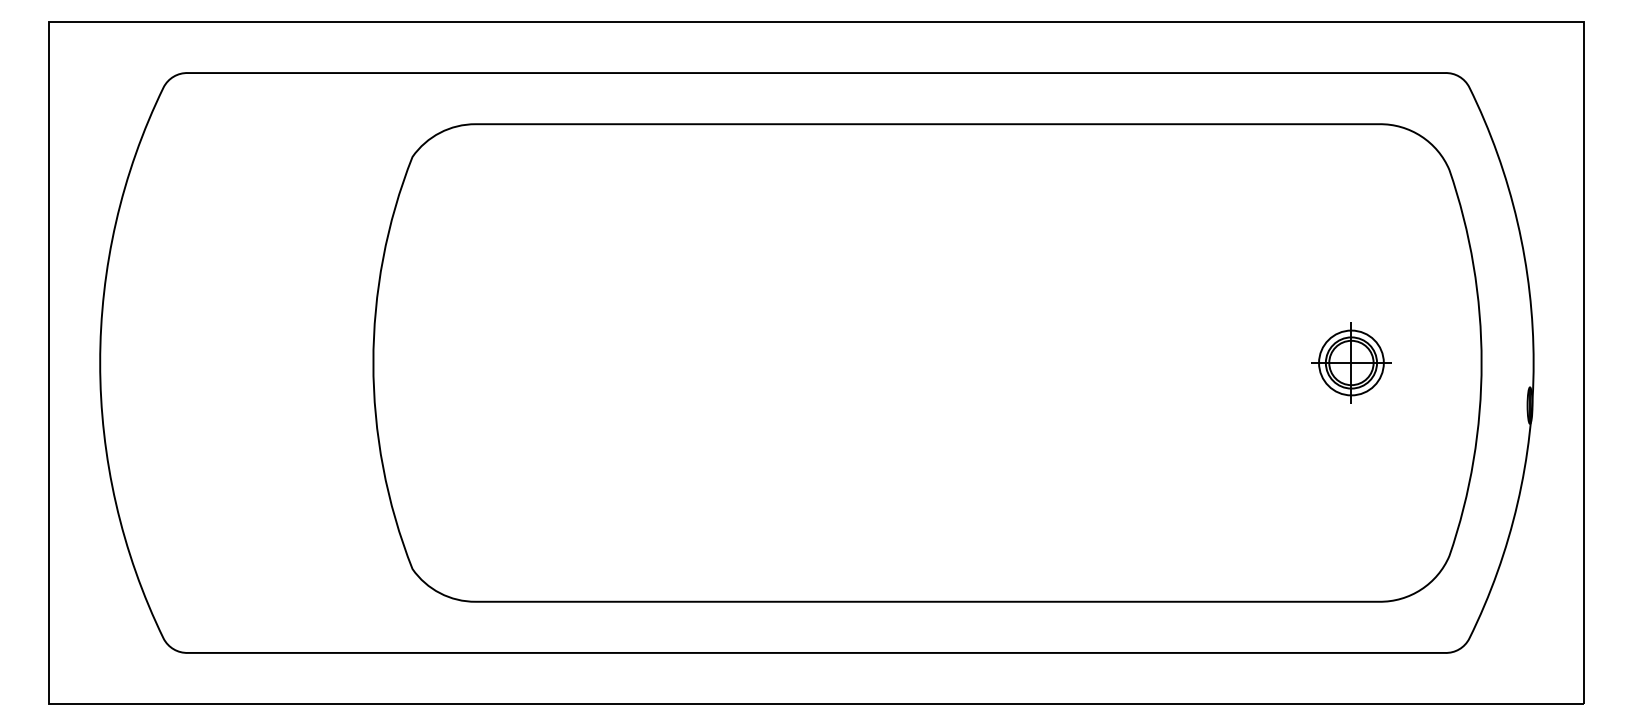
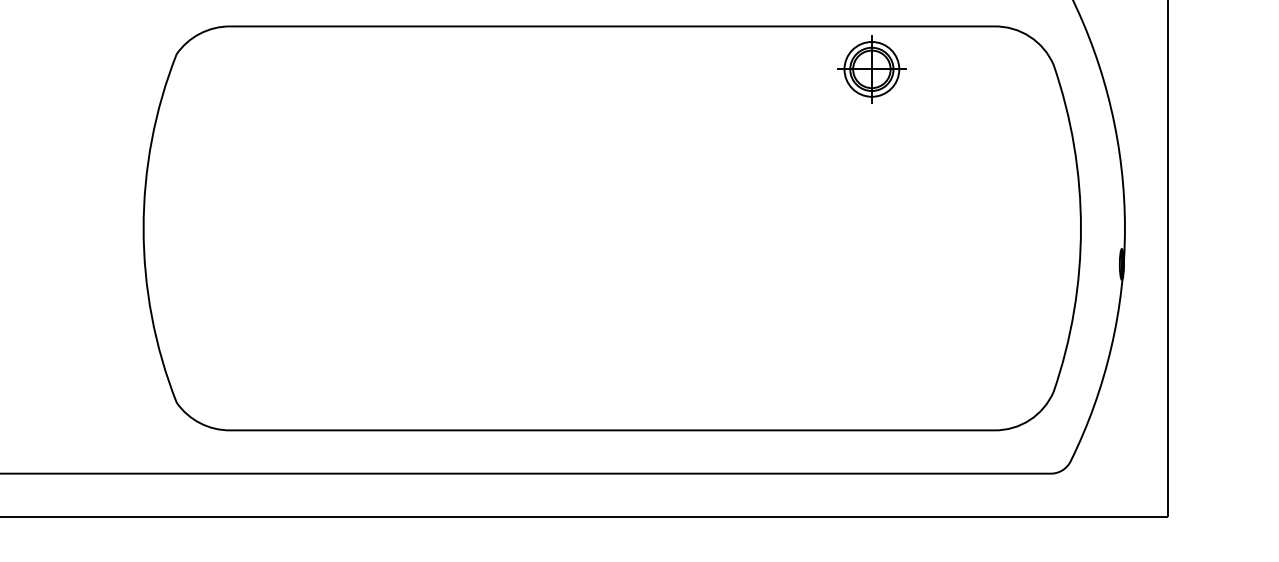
part: (1351, 362) -> (871, 68), moved

